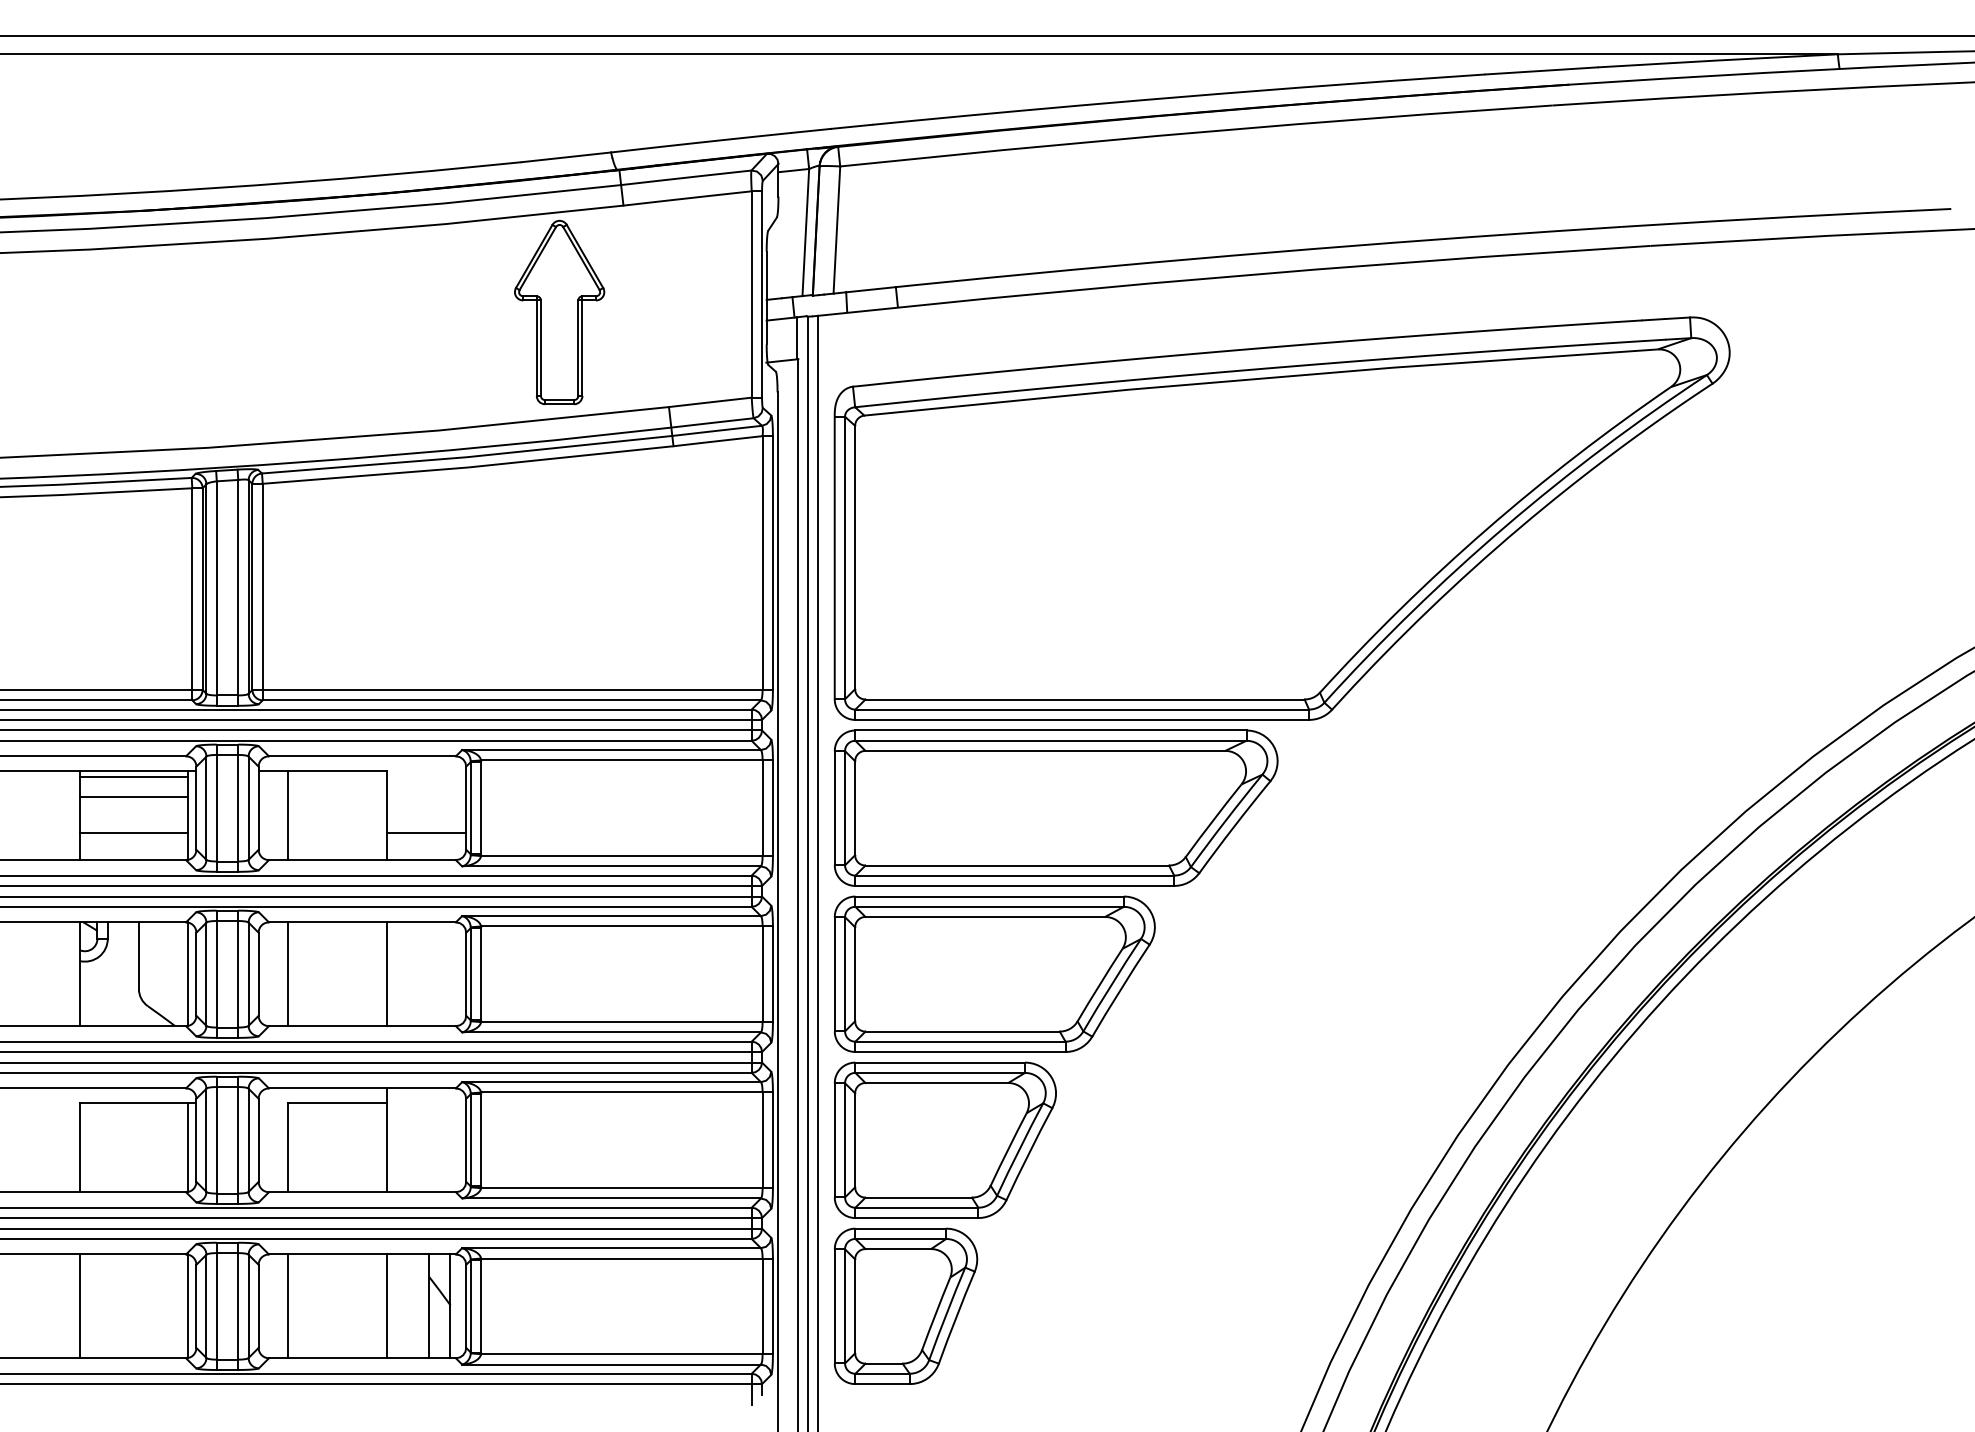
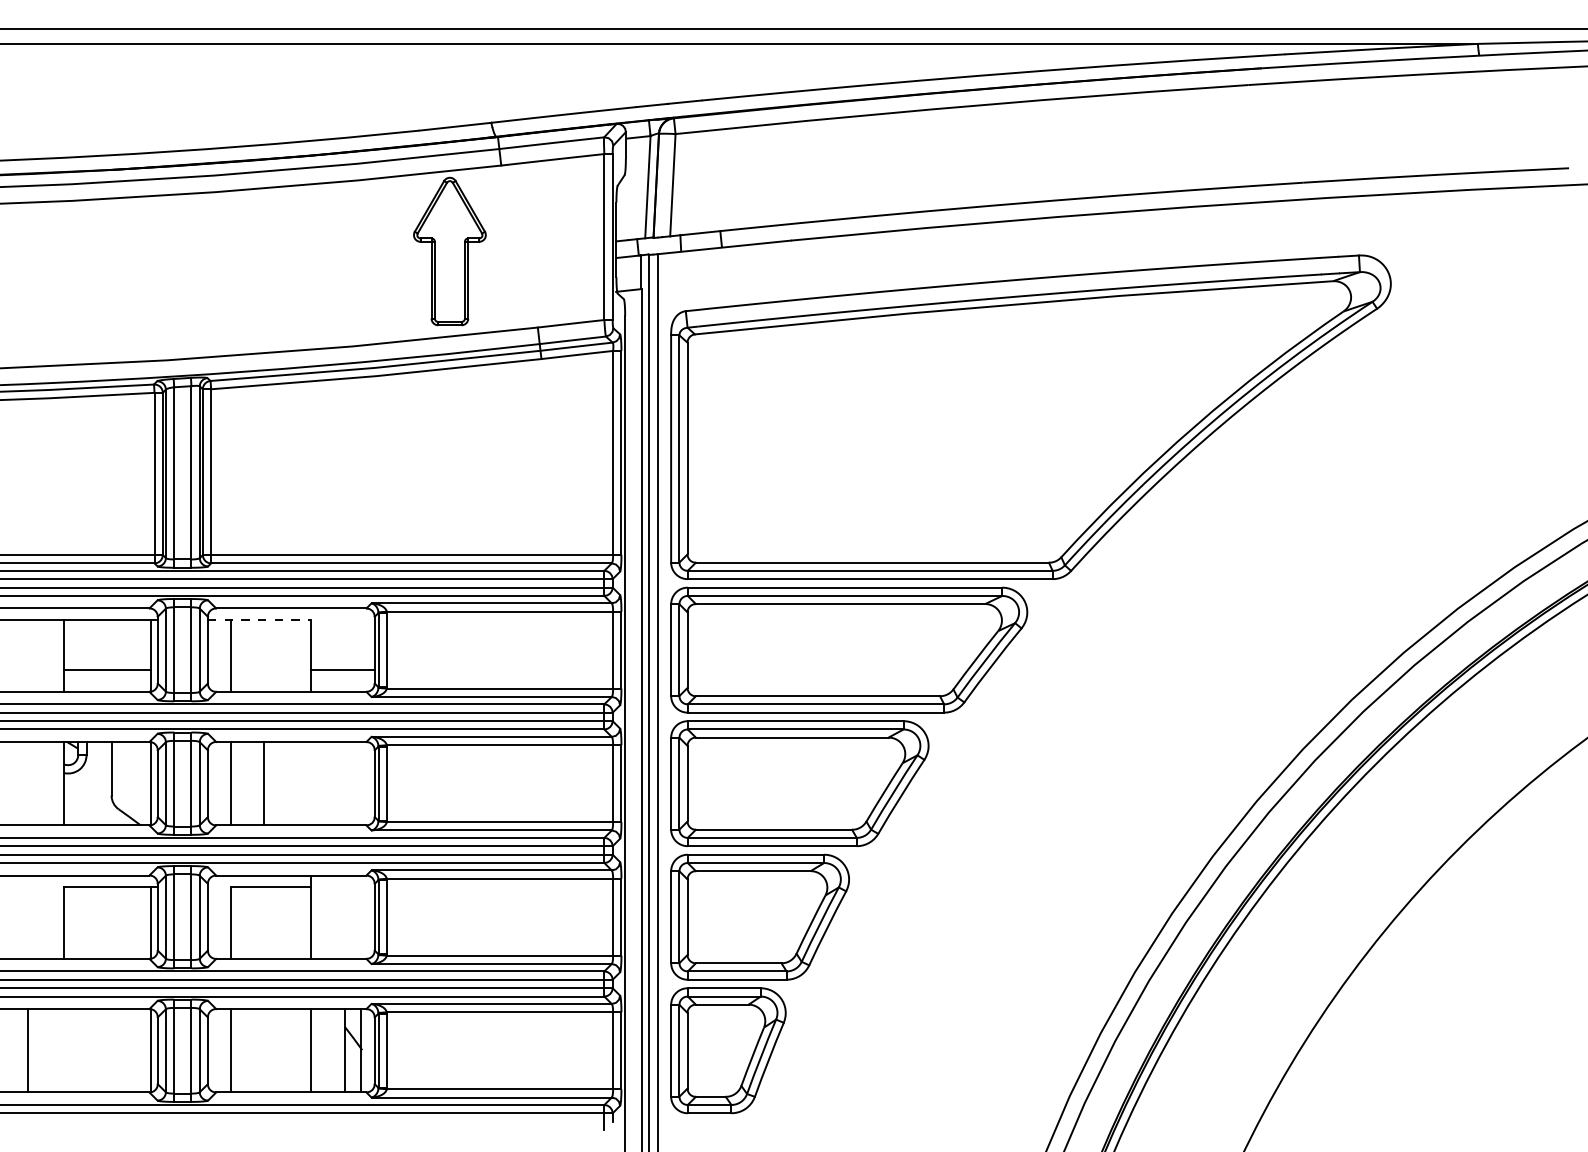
line: (322, 771) -> (259, 620), solid -> dashed
line: (133, 777) -> (107, 625), removed
line: (133, 796) -> (107, 640), removed
line: (387, 974) -> (264, 783), moved
line: (80, 1306) -> (28, 1050), moved

